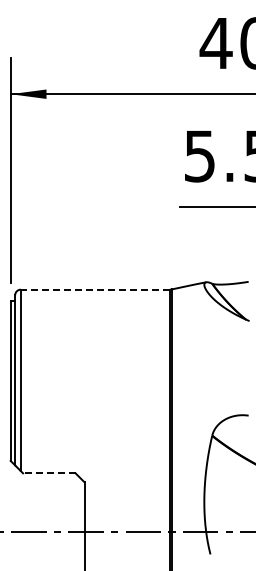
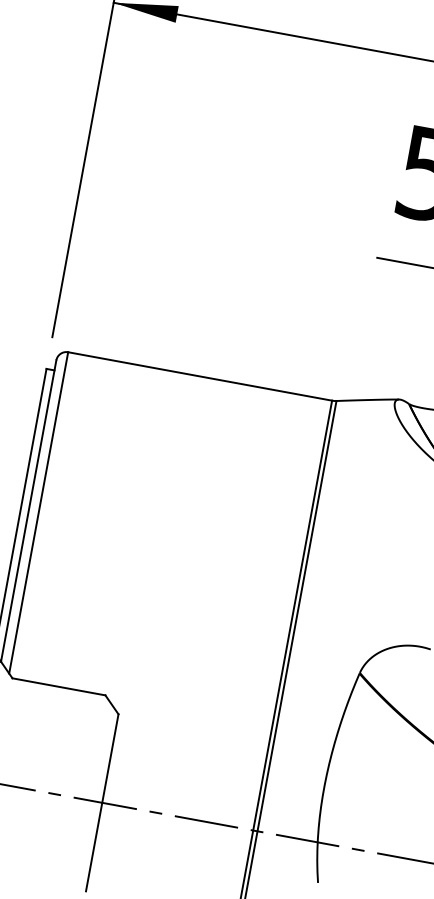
line: (95, 289) -> (200, 376), dashed -> solid
line: (48, 473) -> (57, 686), dashed -> solid

